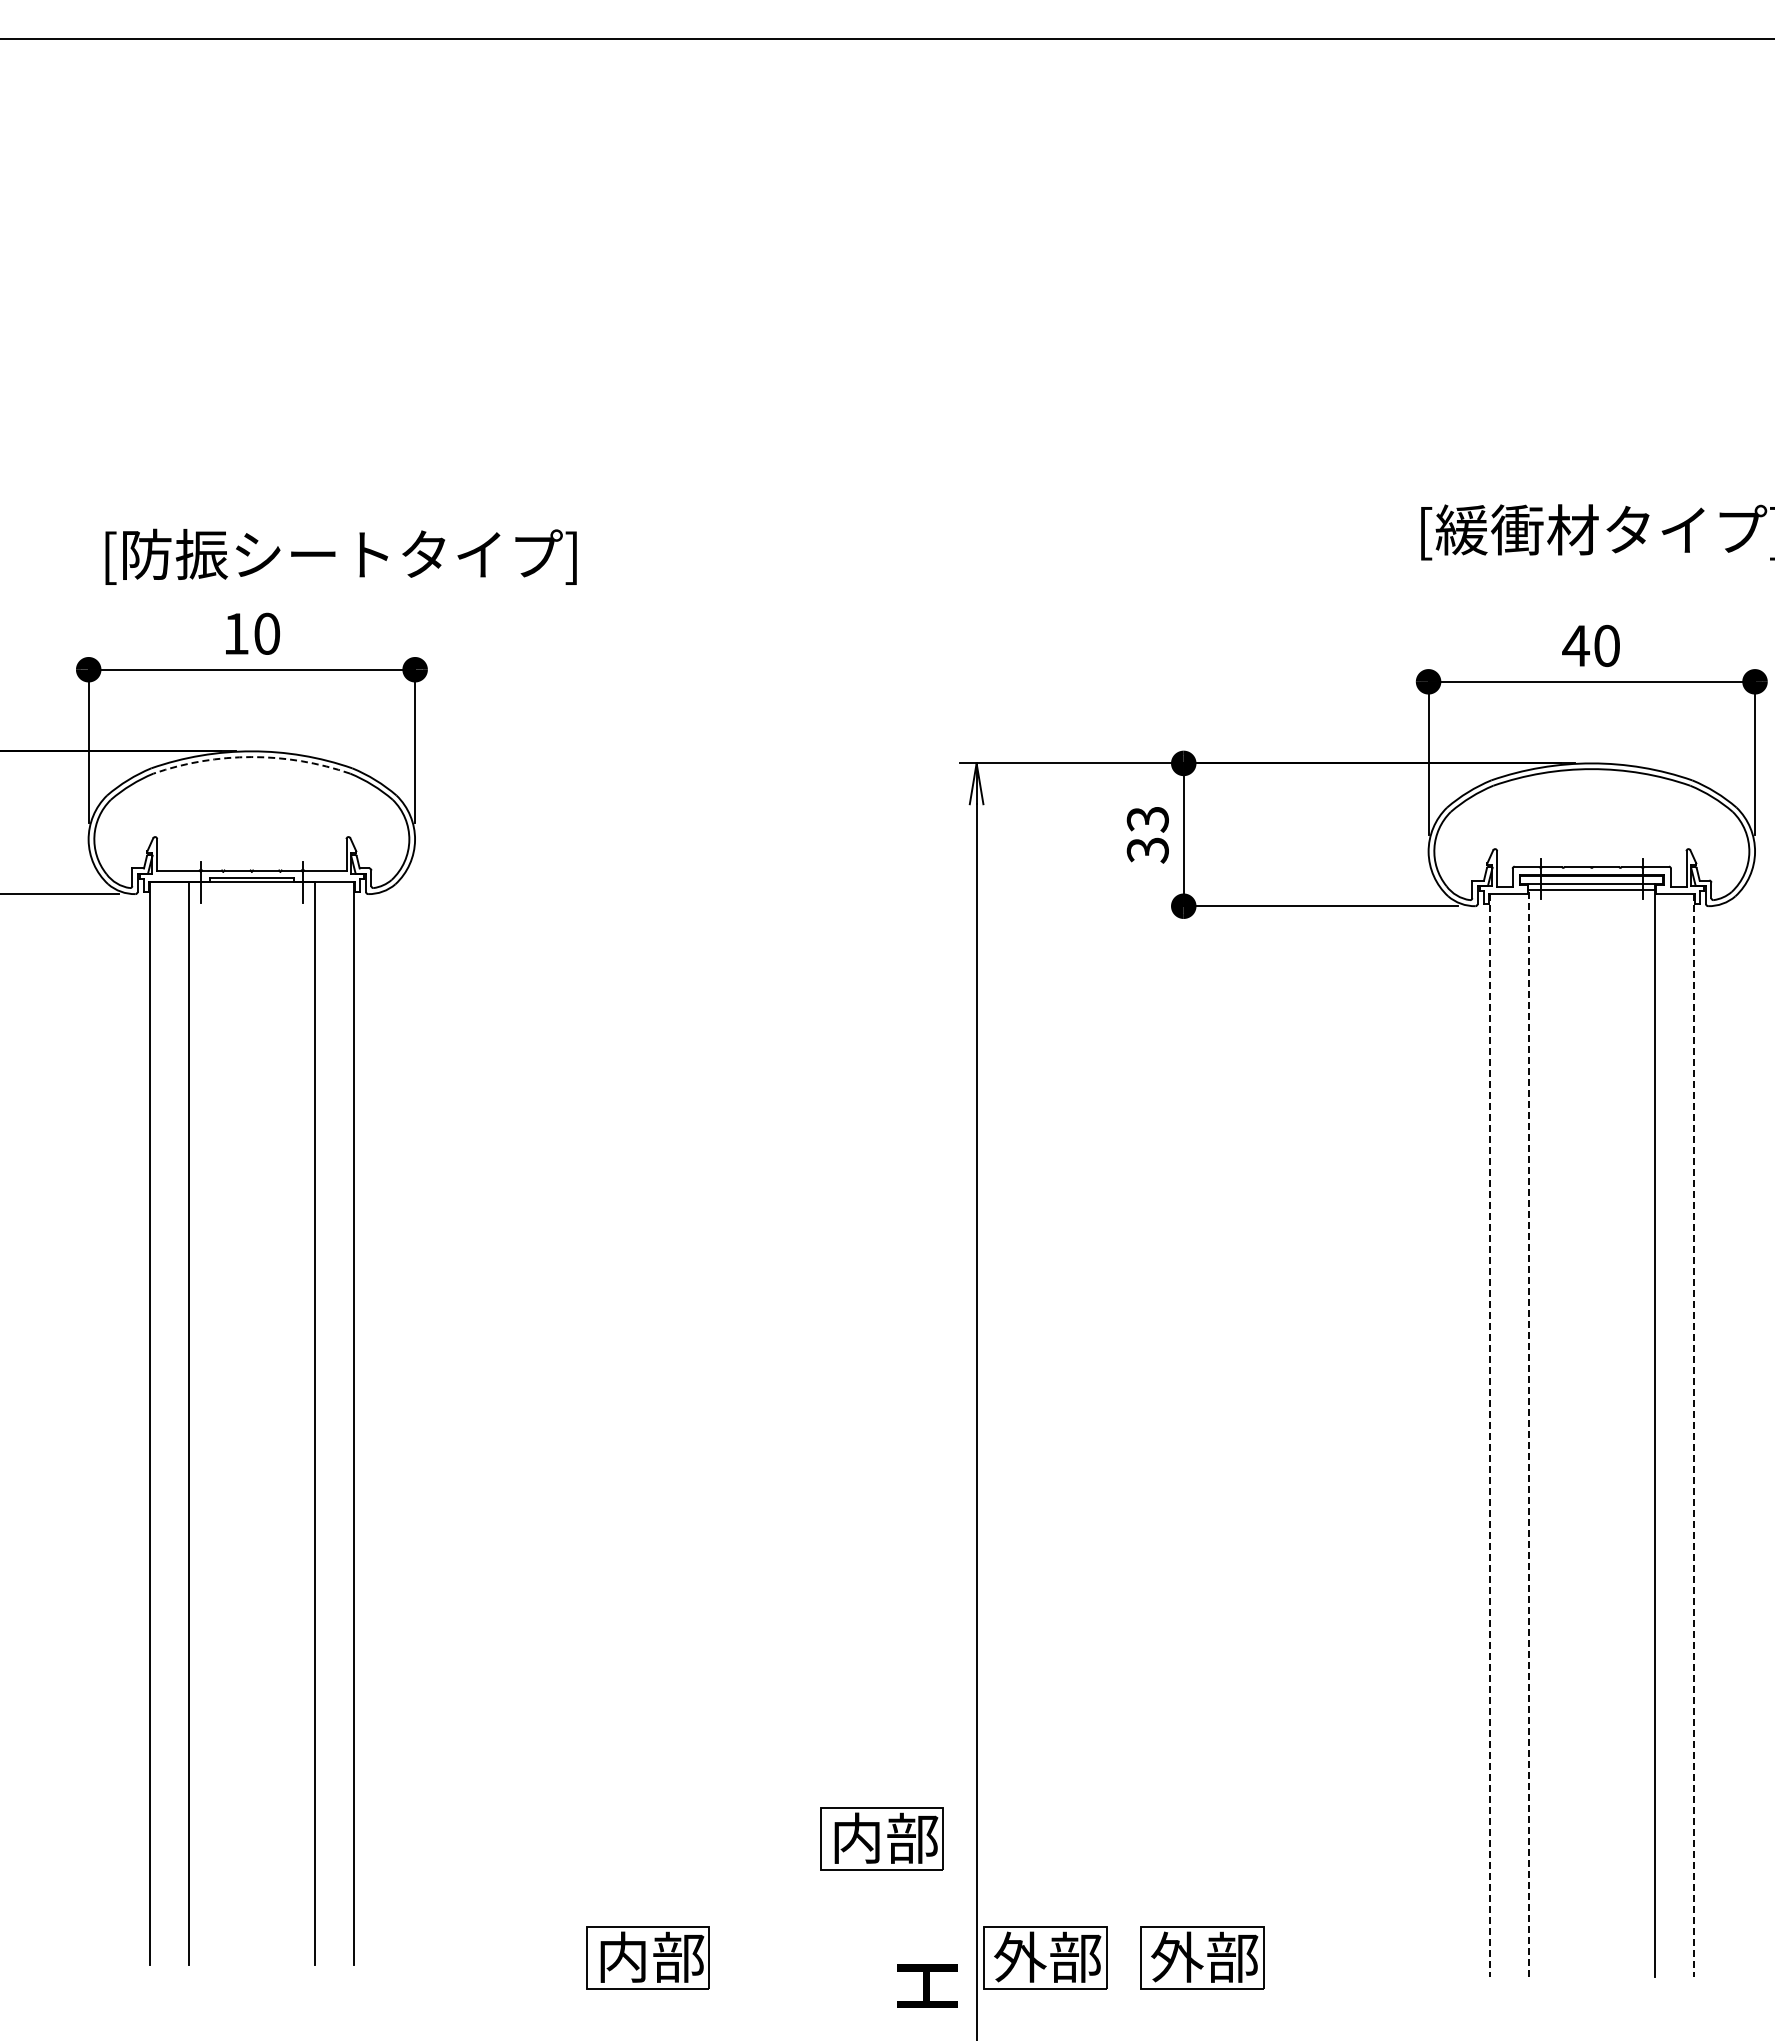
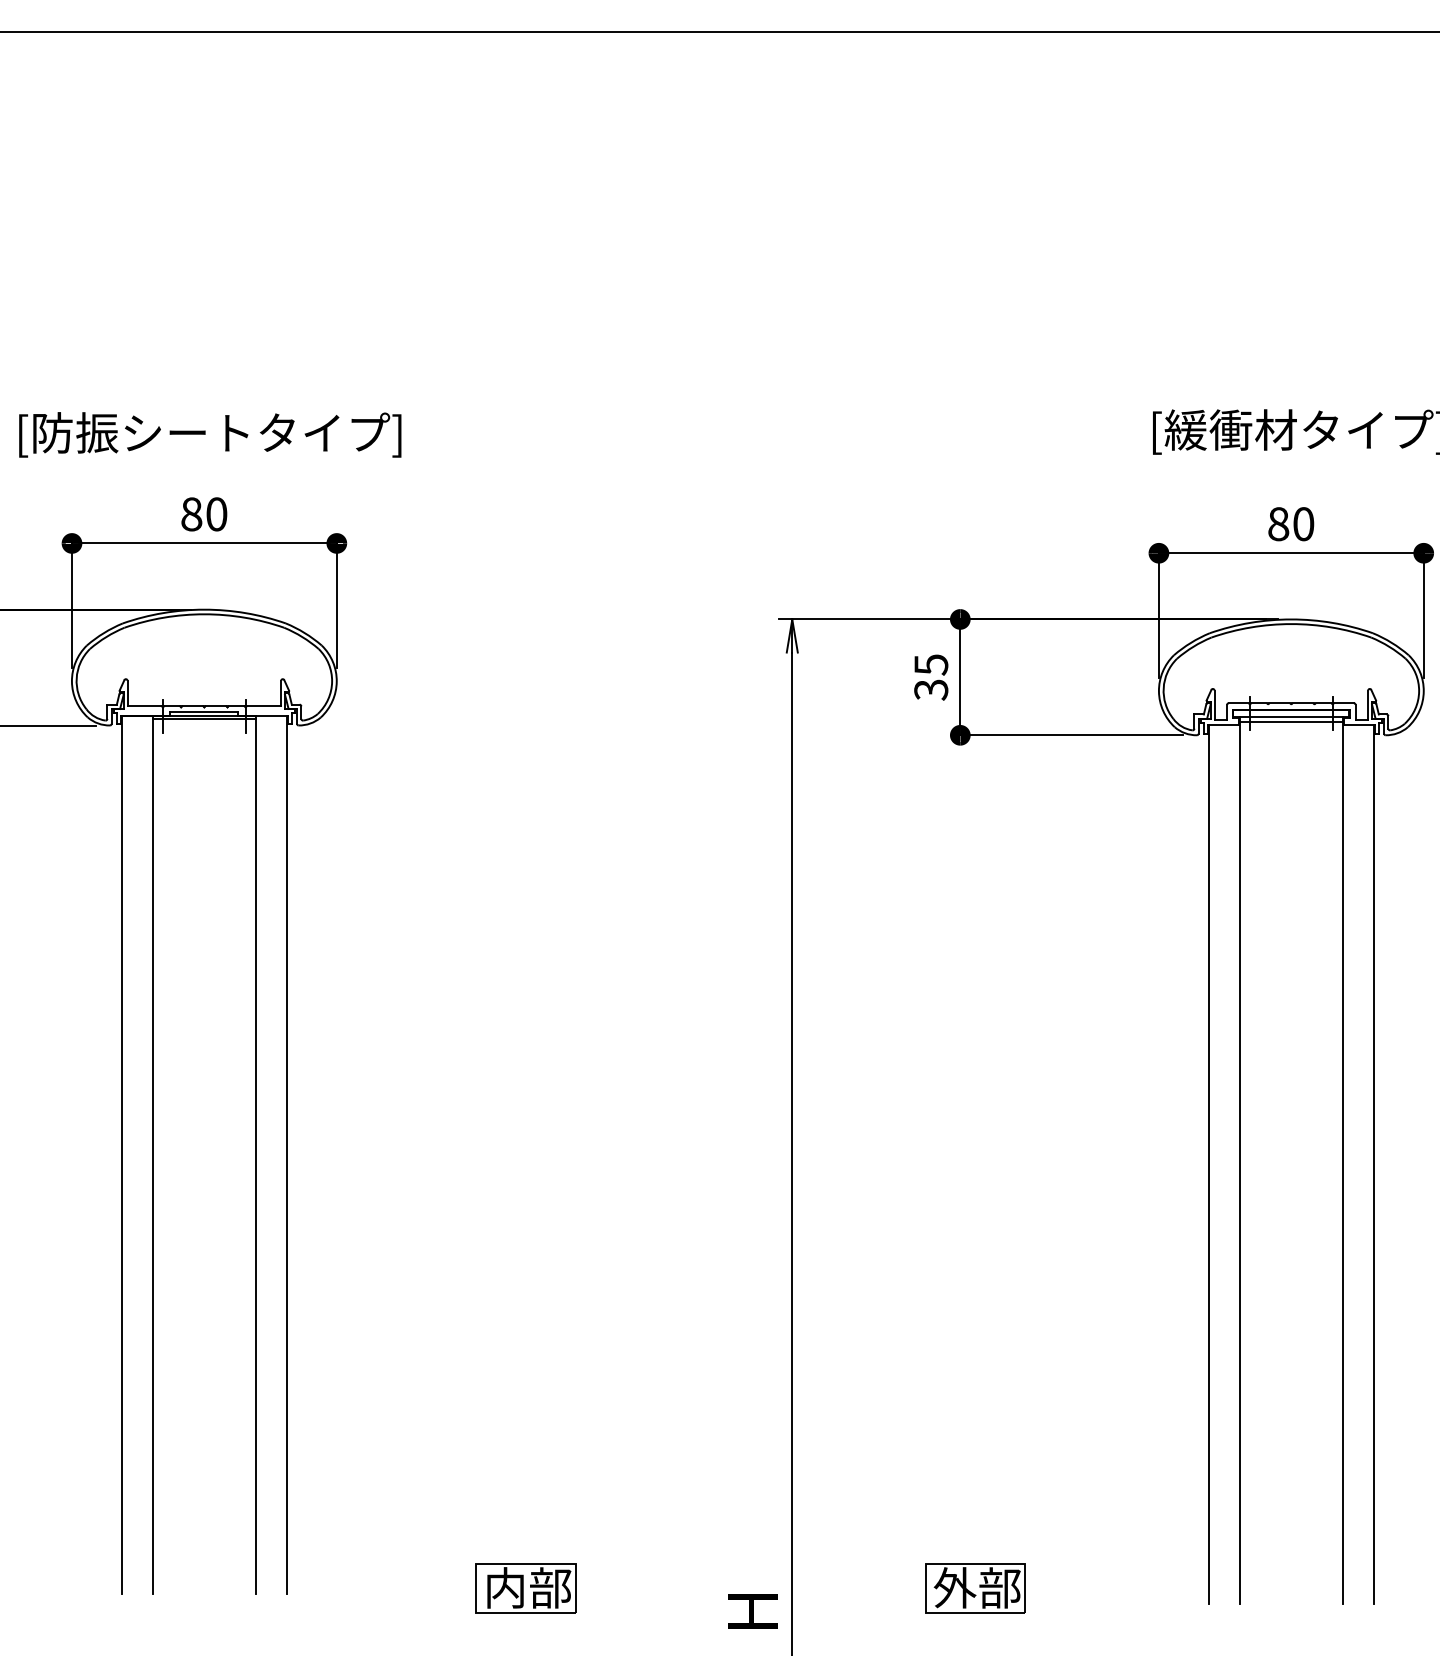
text: (340, 556) -> (209, 434), moved
text: (236, 633) -> (191, 514), 10 -> 80
text: (1575, 646) -> (1278, 524), 40 -> 80
arc: (251, 757) -> (204, 614), dashed -> solid
text: (1147, 819) -> (930, 664), 33 -> 35
line: (251, 886) -> (204, 719), added
line: (1528, 1433) -> (1239, 1163), dashed -> solid
line: (1489, 1435) -> (1208, 1164), dashed -> solid
line: (1693, 1435) -> (1373, 1164), dashed -> solid
part: (881, 1838) -> (715, 1491), removed
part: (1045, 1957) -> (848, 1588), removed

